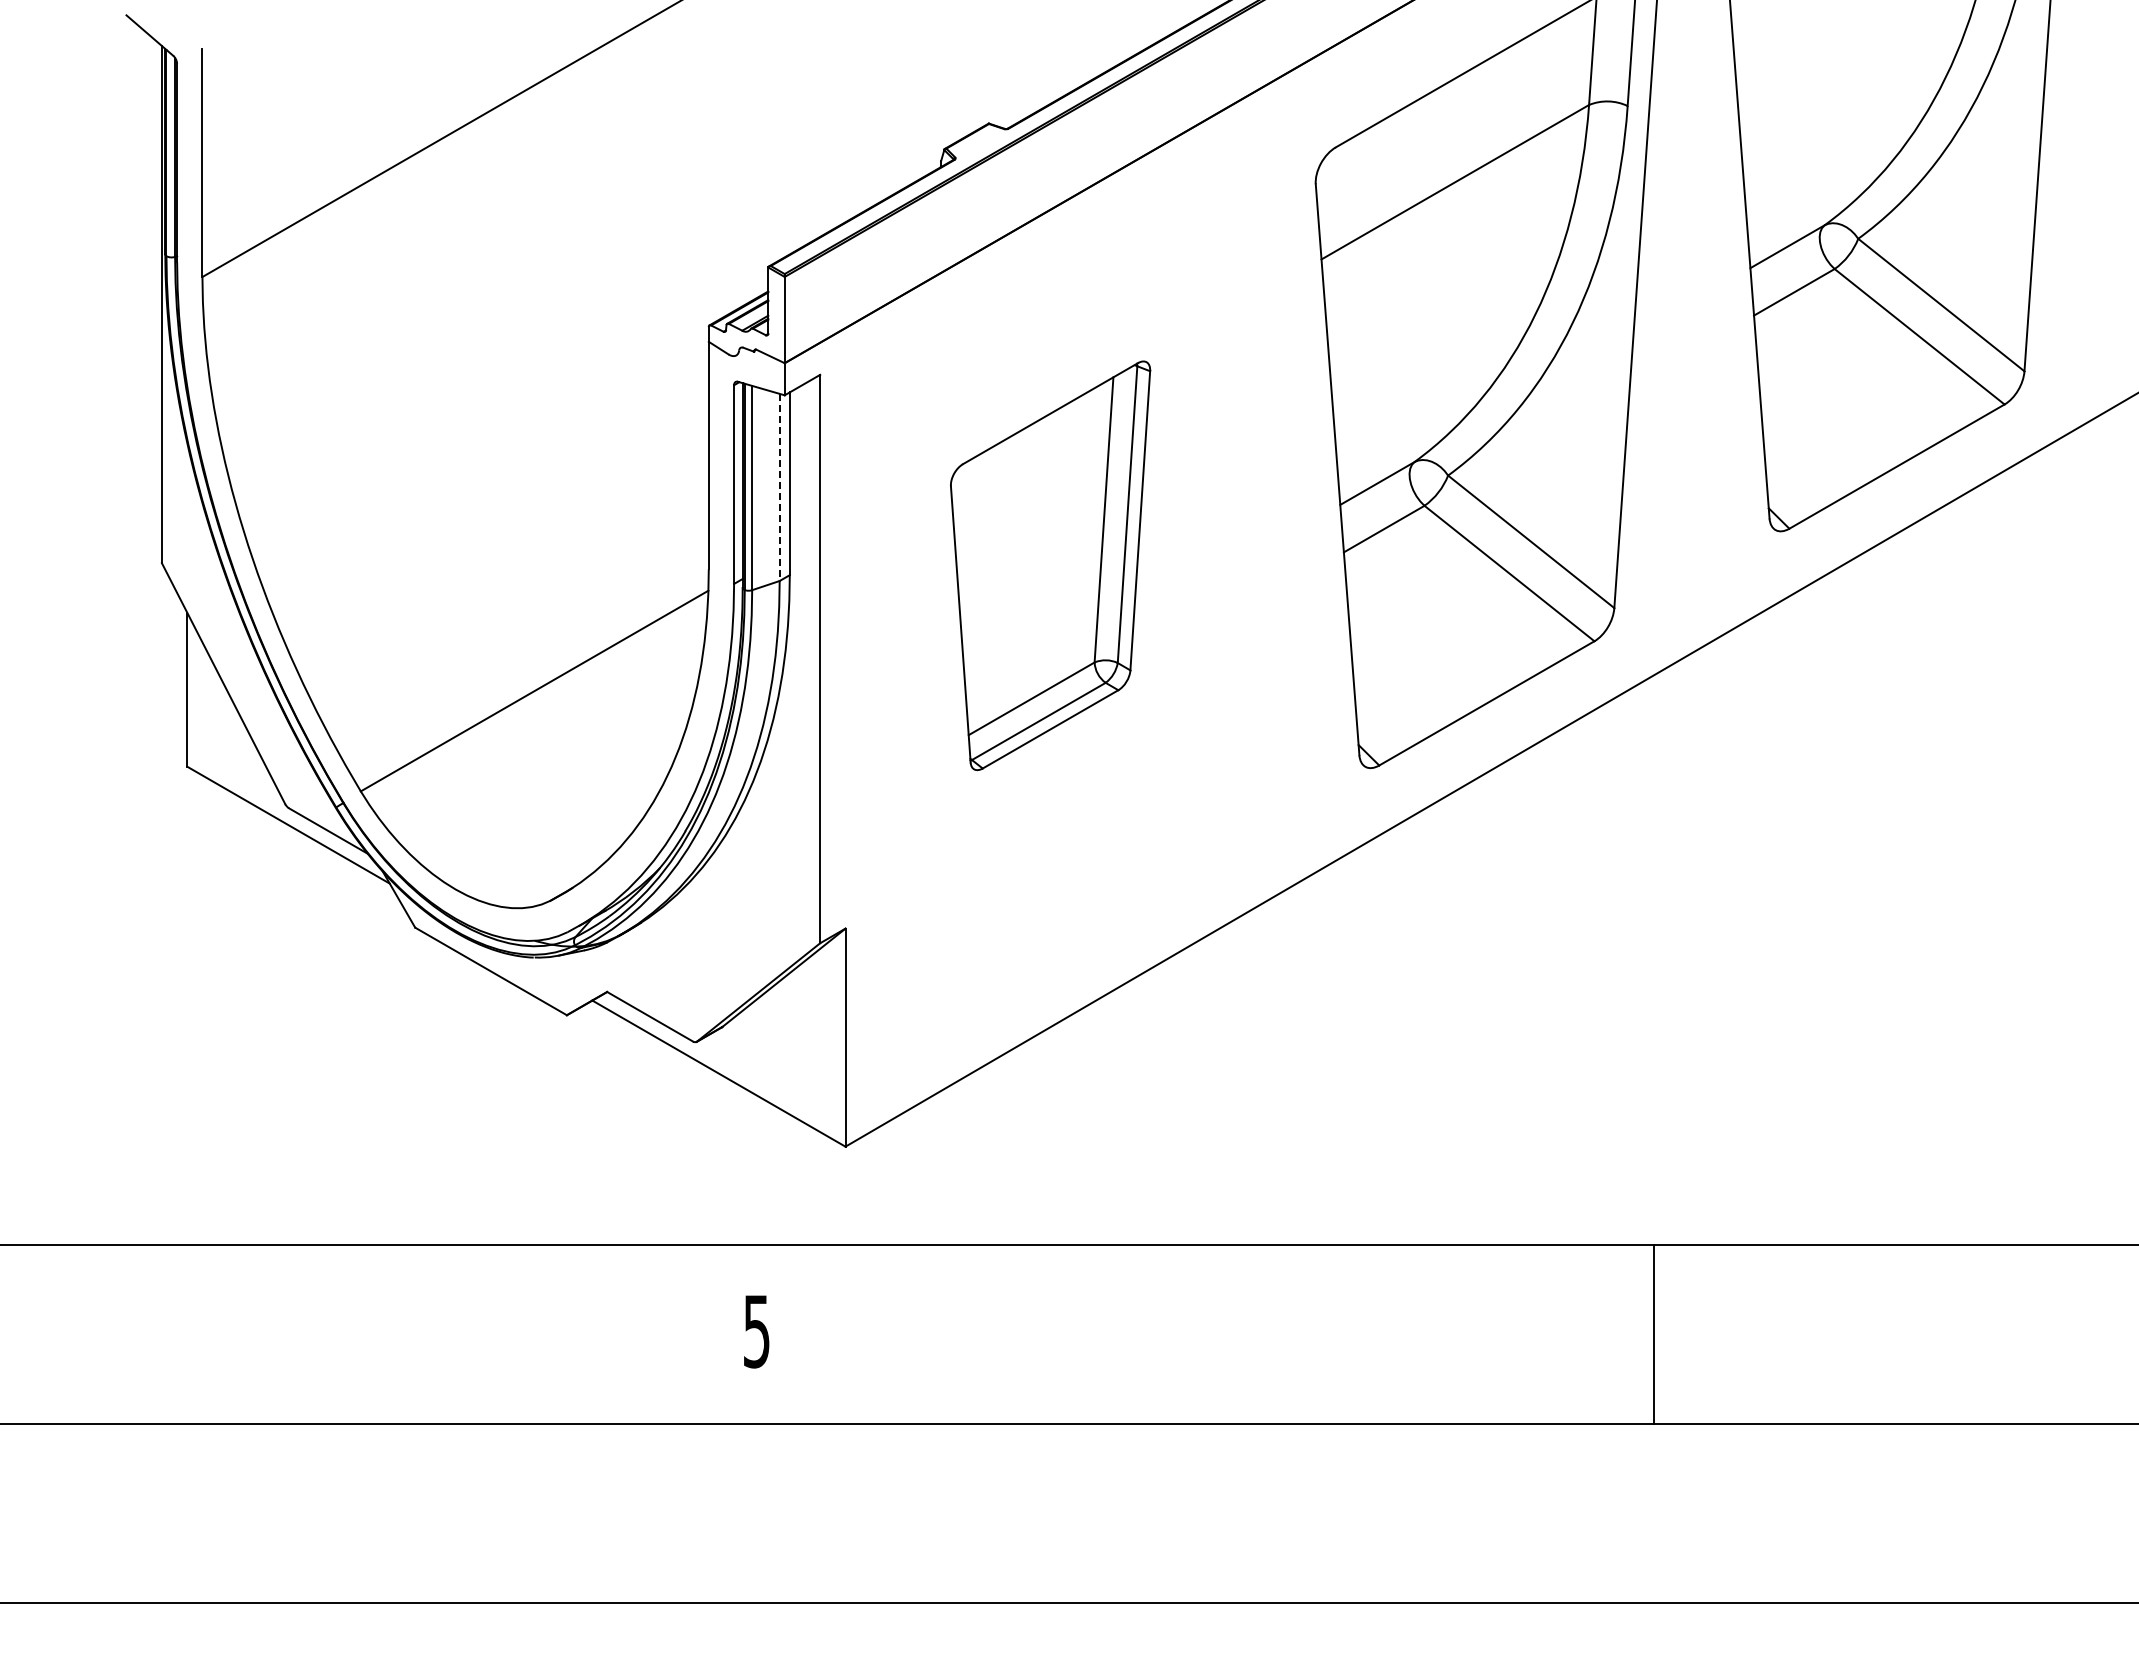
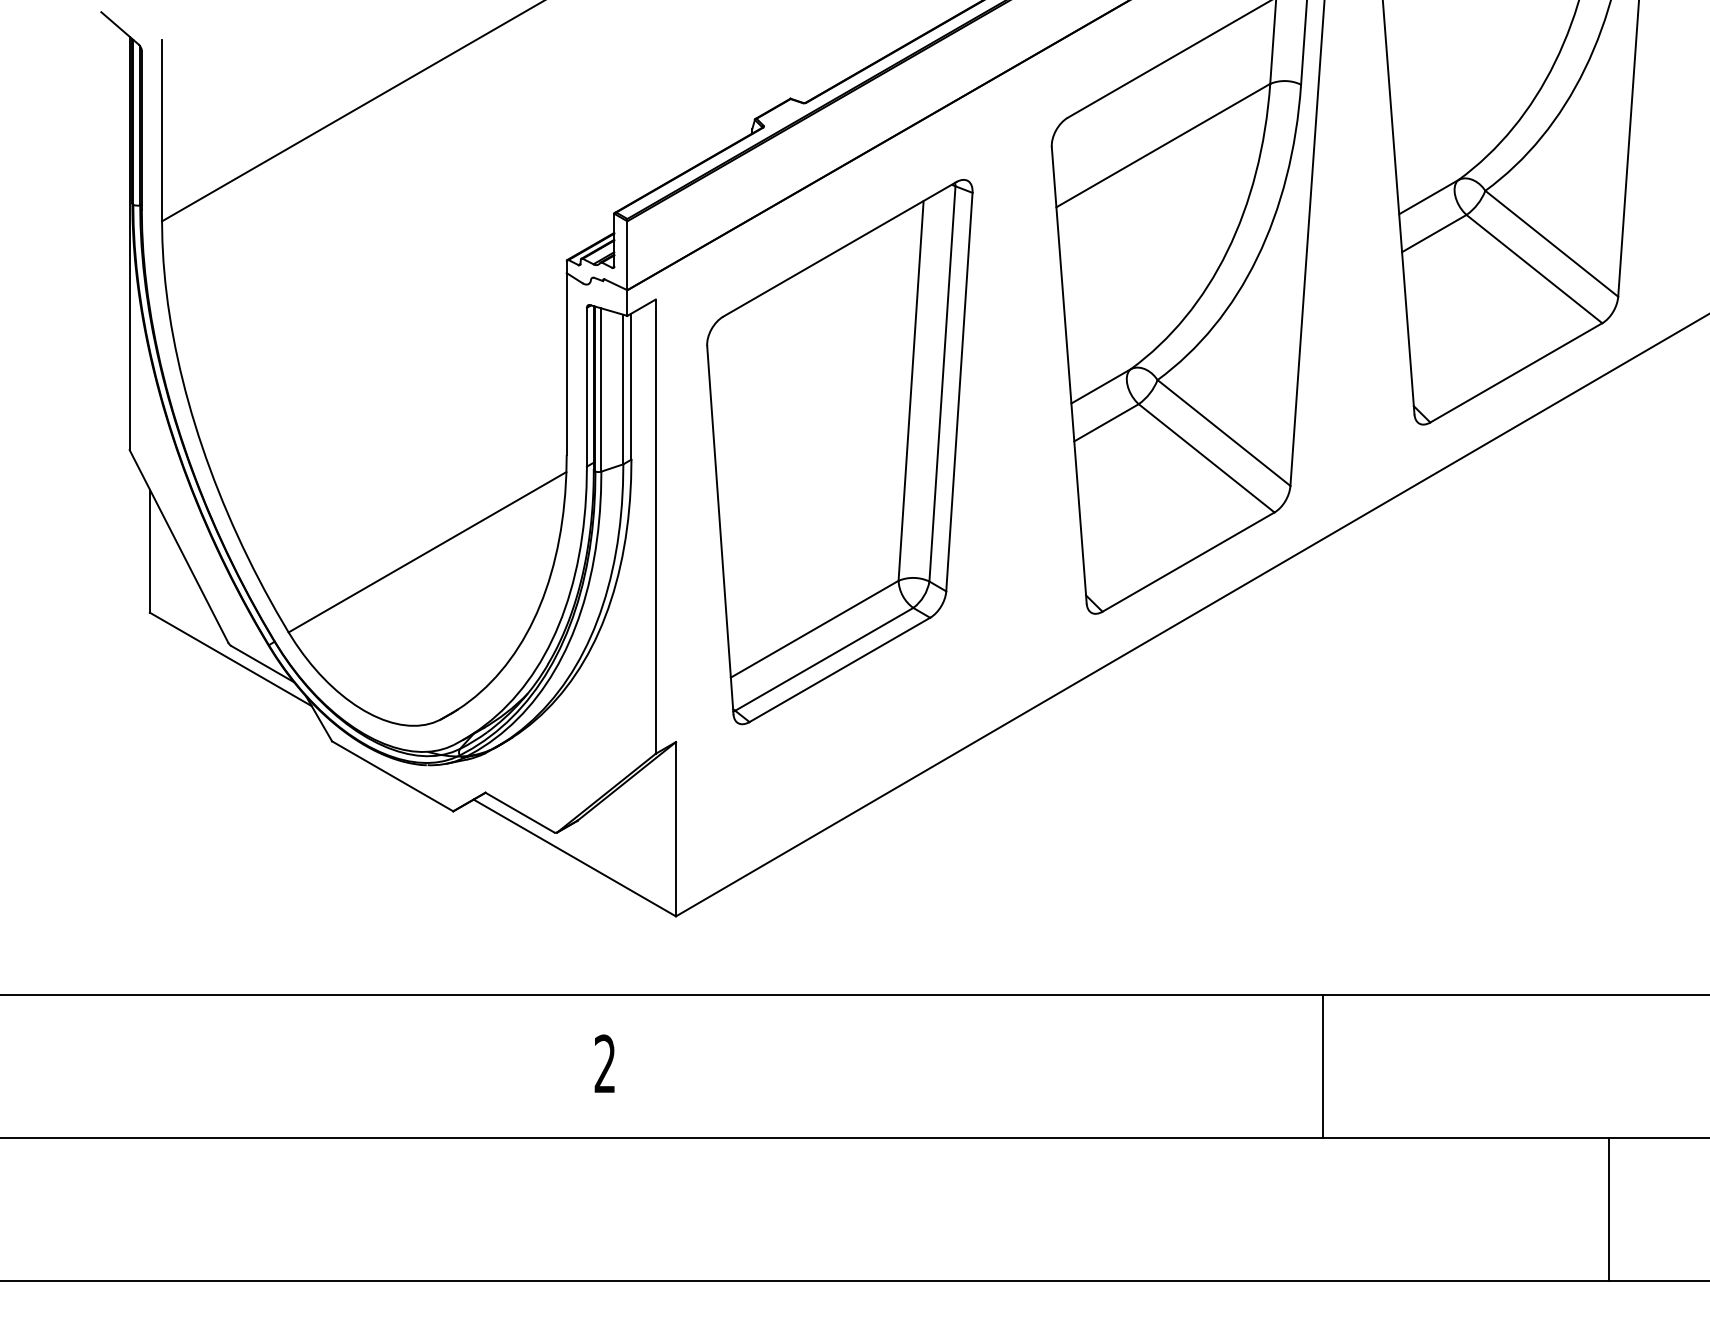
line: (779, 487) -> (623, 389), dashed -> solid
part: (1050, 565) -> (839, 451), size x1.67
text: (756, 1331) -> (604, 1064), 5 -> 2
line: (2012, 1513) -> (1608, 1209), added

